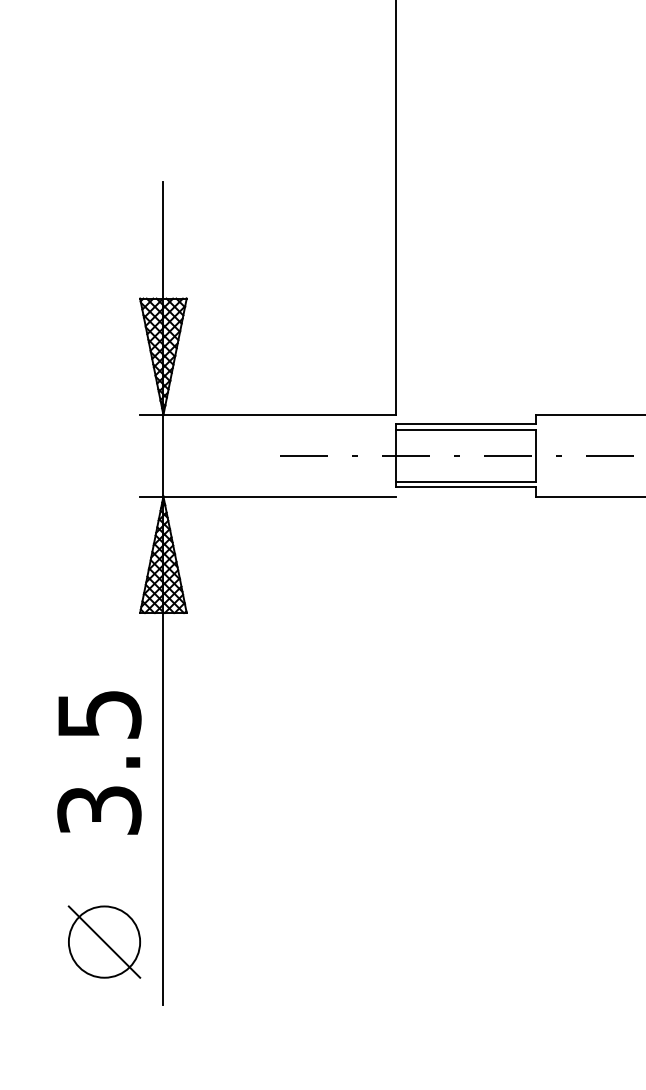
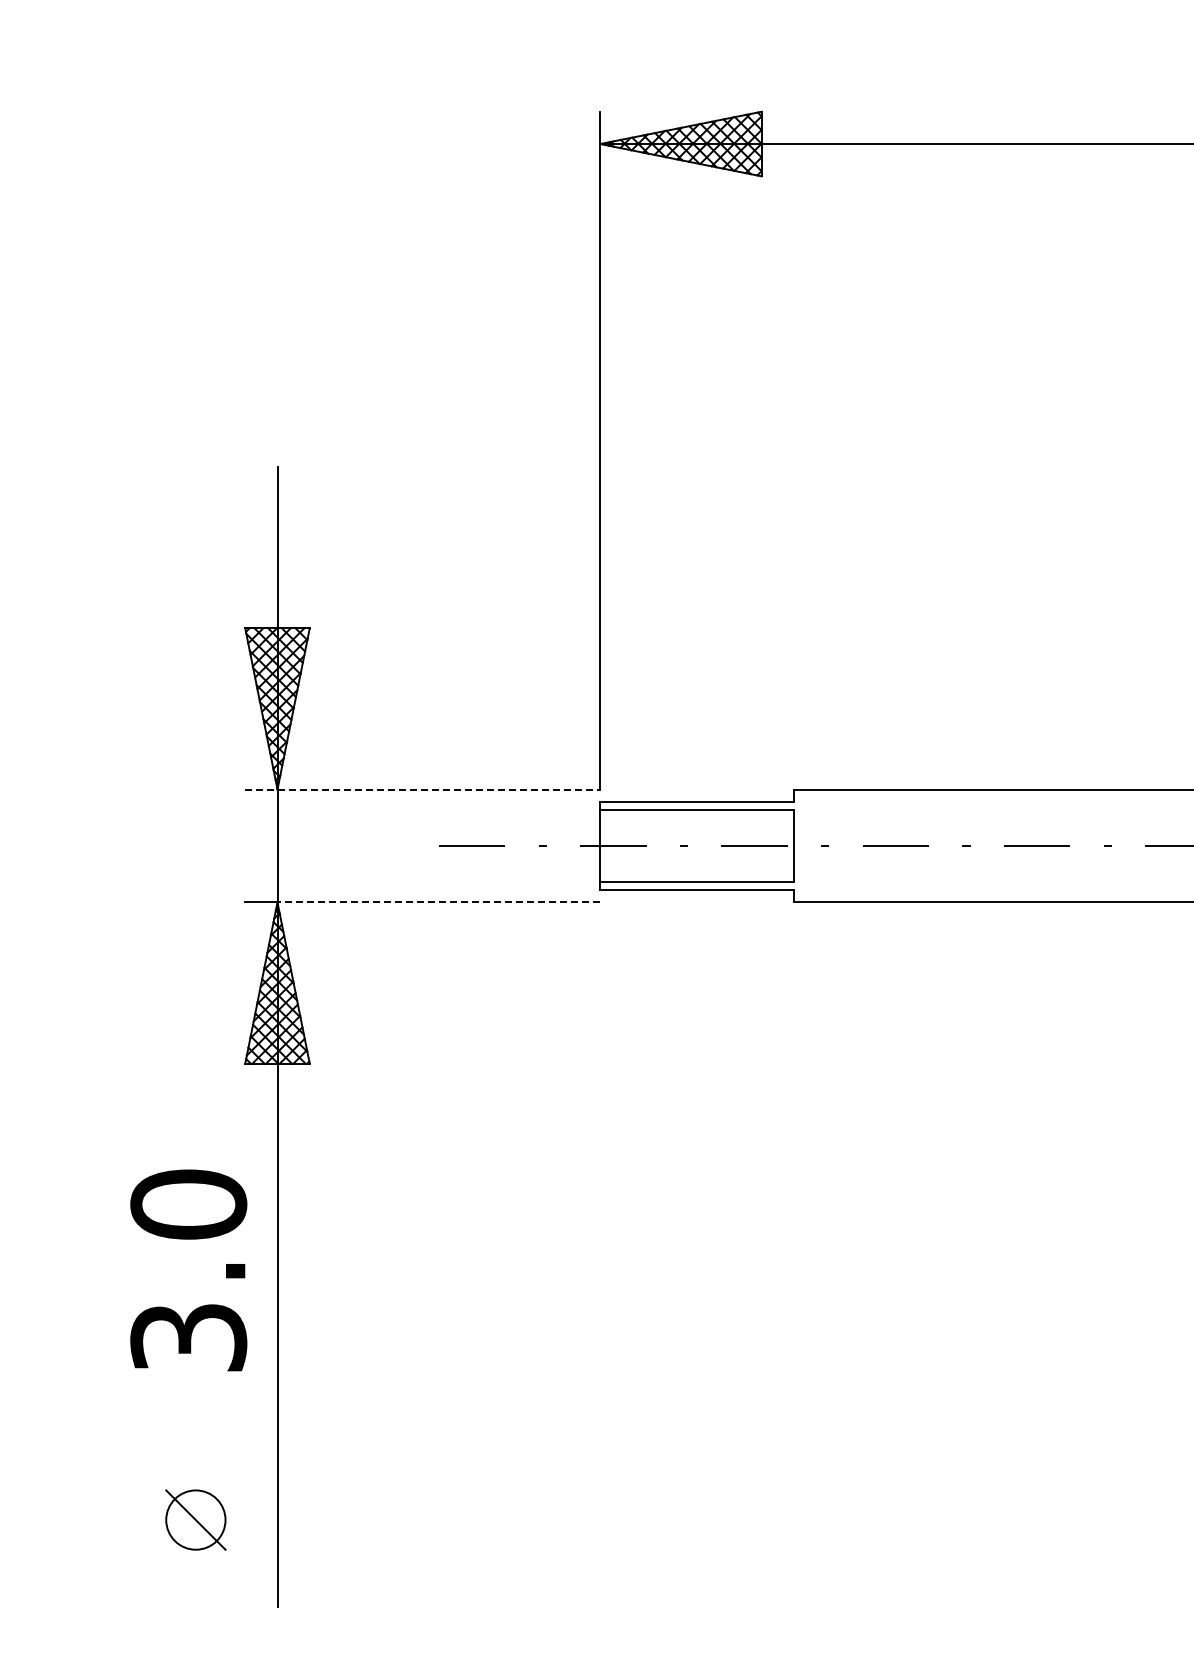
line: (268, 415) -> (422, 789), solid -> dashed
line: (279, 496) -> (438, 902), solid -> dashed
text: (99, 714) -> (188, 1204), 3.5 -> 3.0
part: (104, 941) -> (195, 1519), size x0.6

